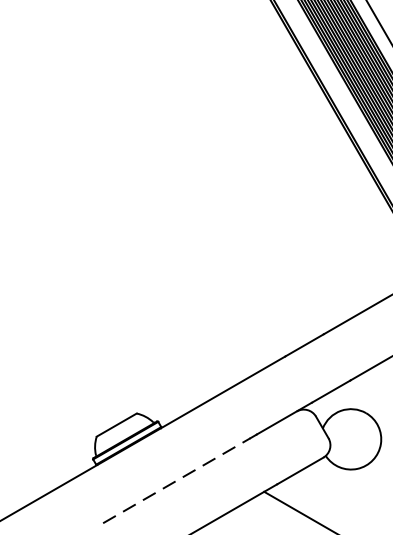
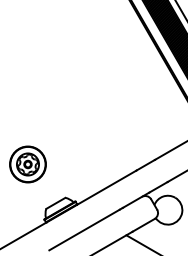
part: (57, 343) -> (27, 164), added
line: (176, 479) -> (84, 229), dashed -> solid

